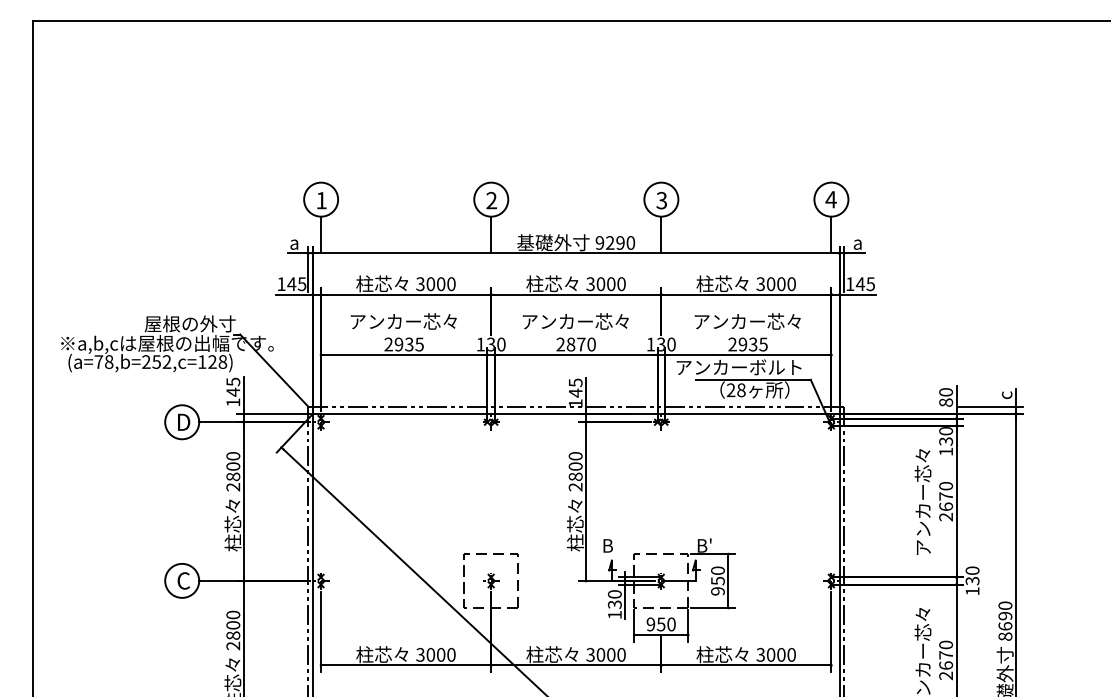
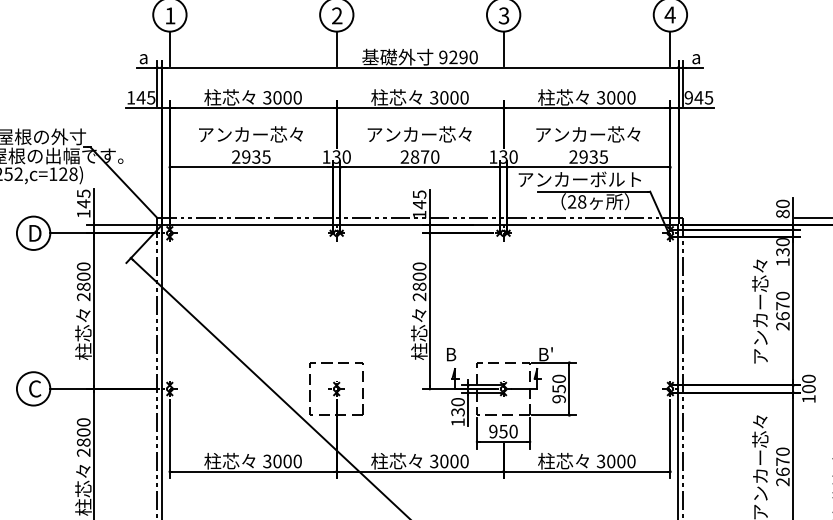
text: (850, 284) -> (689, 98), 145 -> 945
text: (972, 580) -> (808, 388), 130 -> 100

